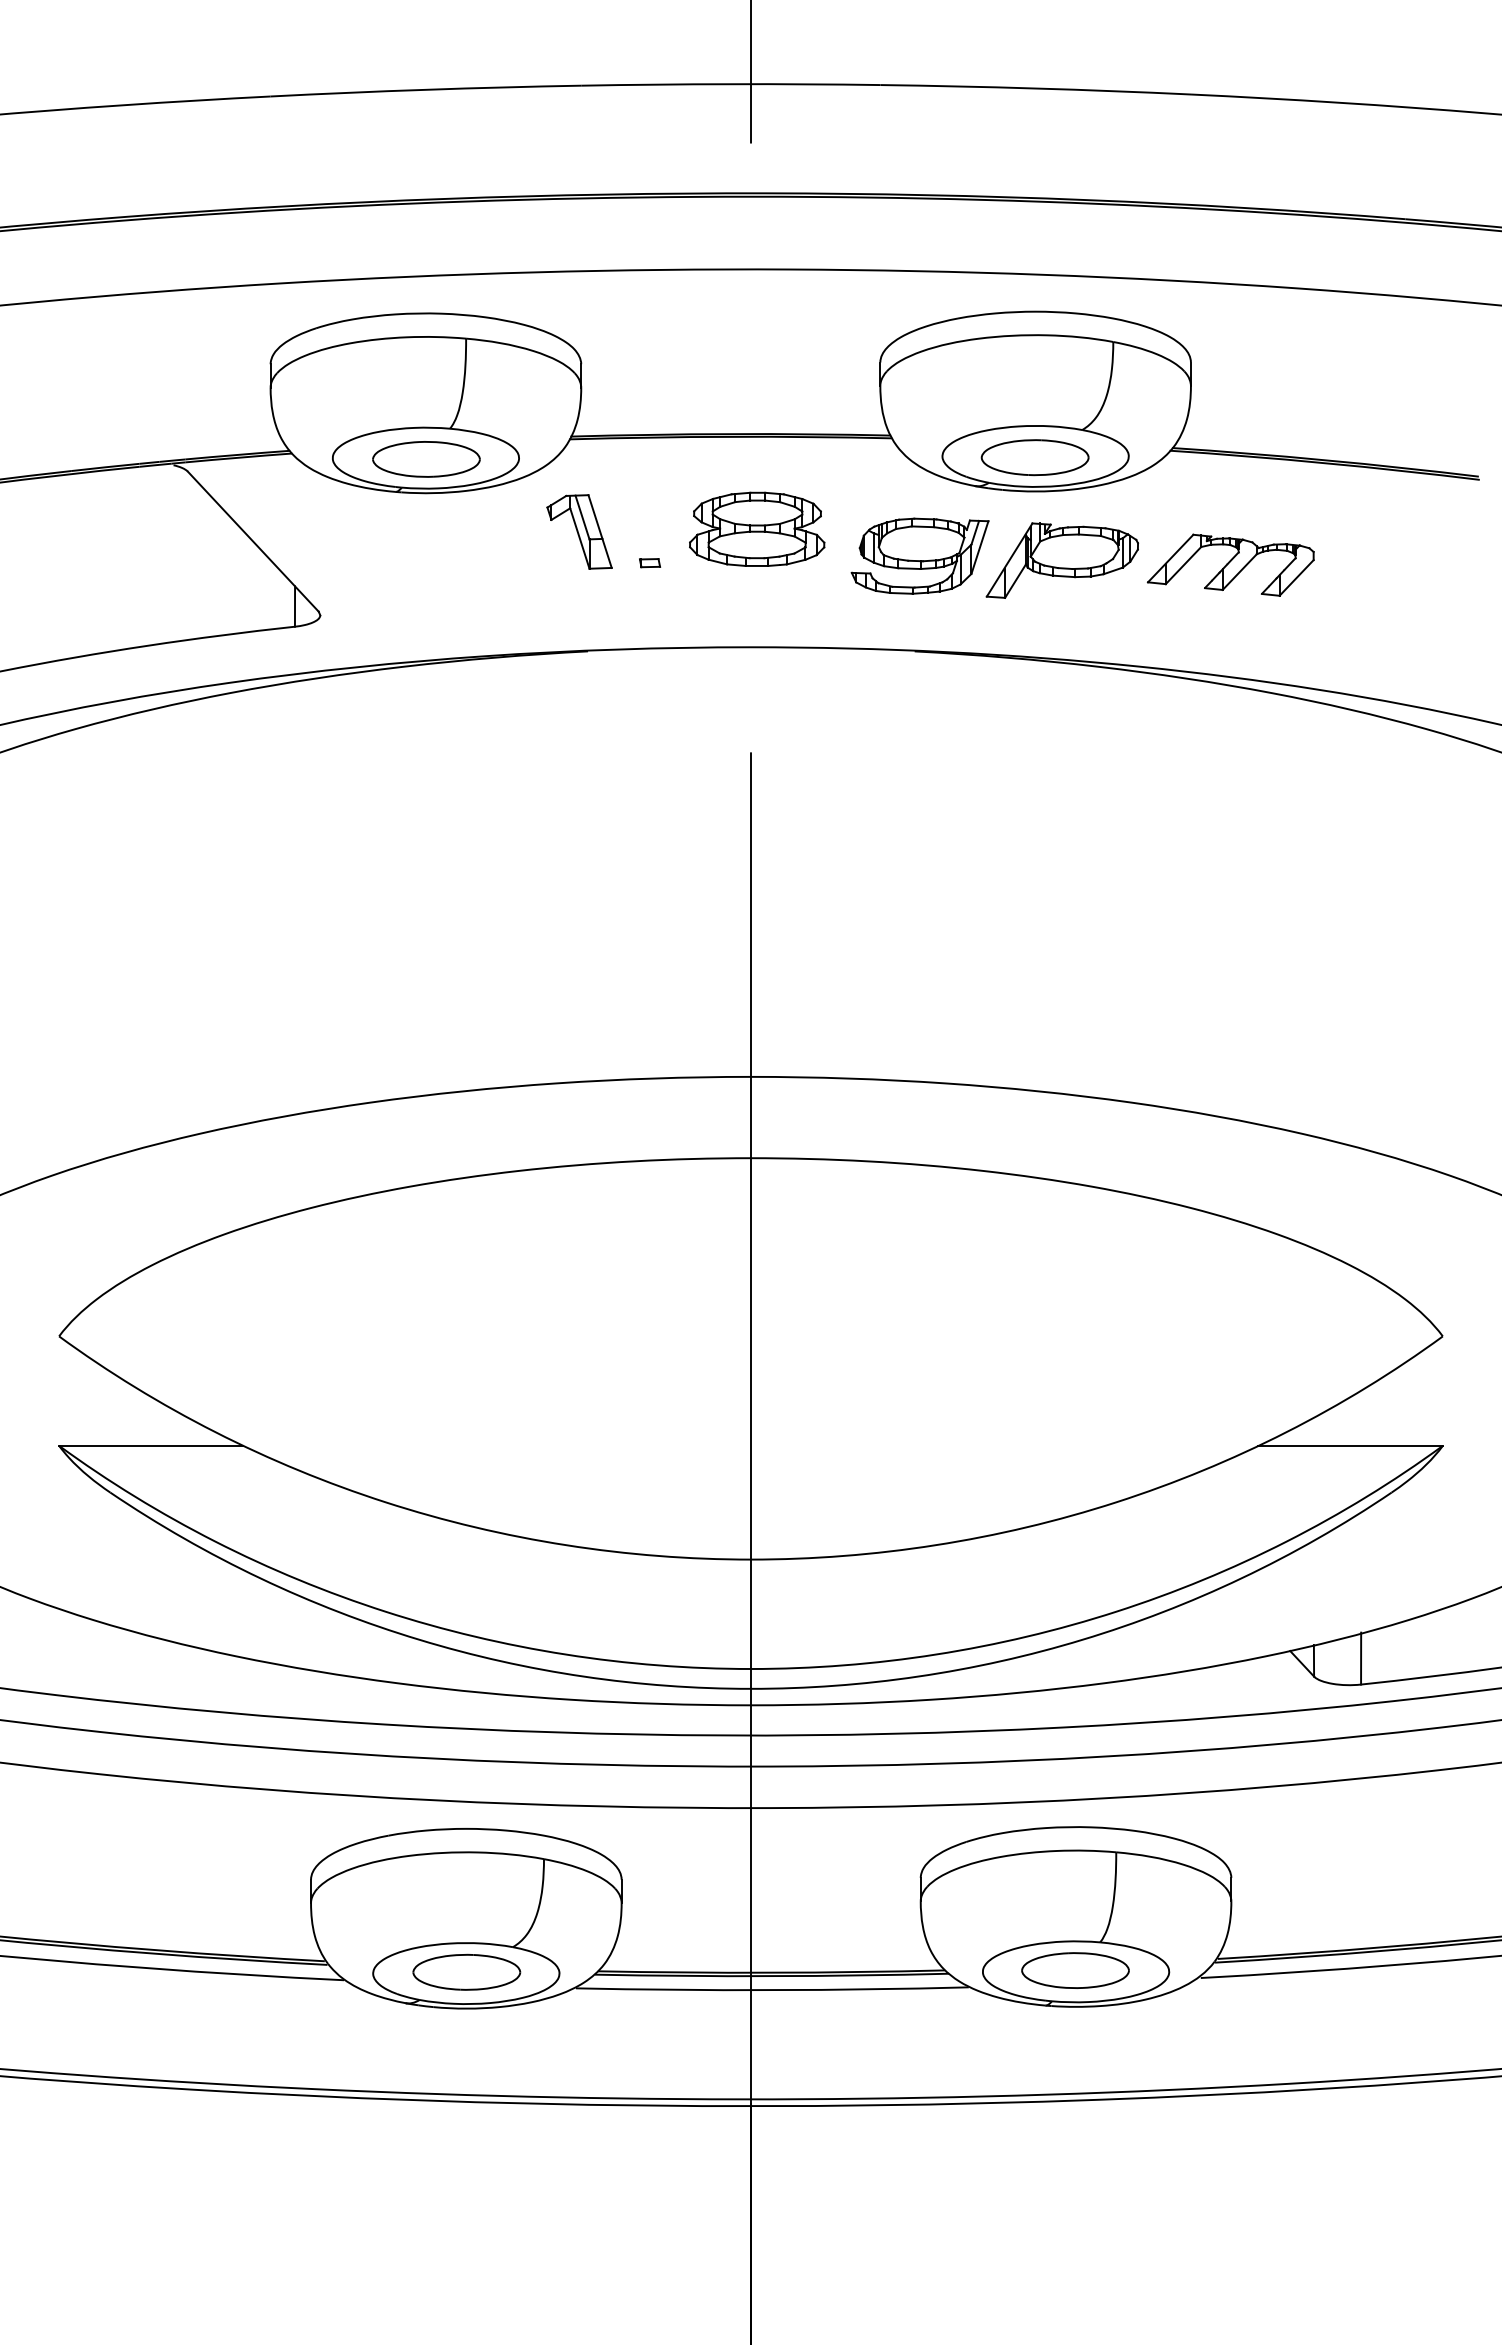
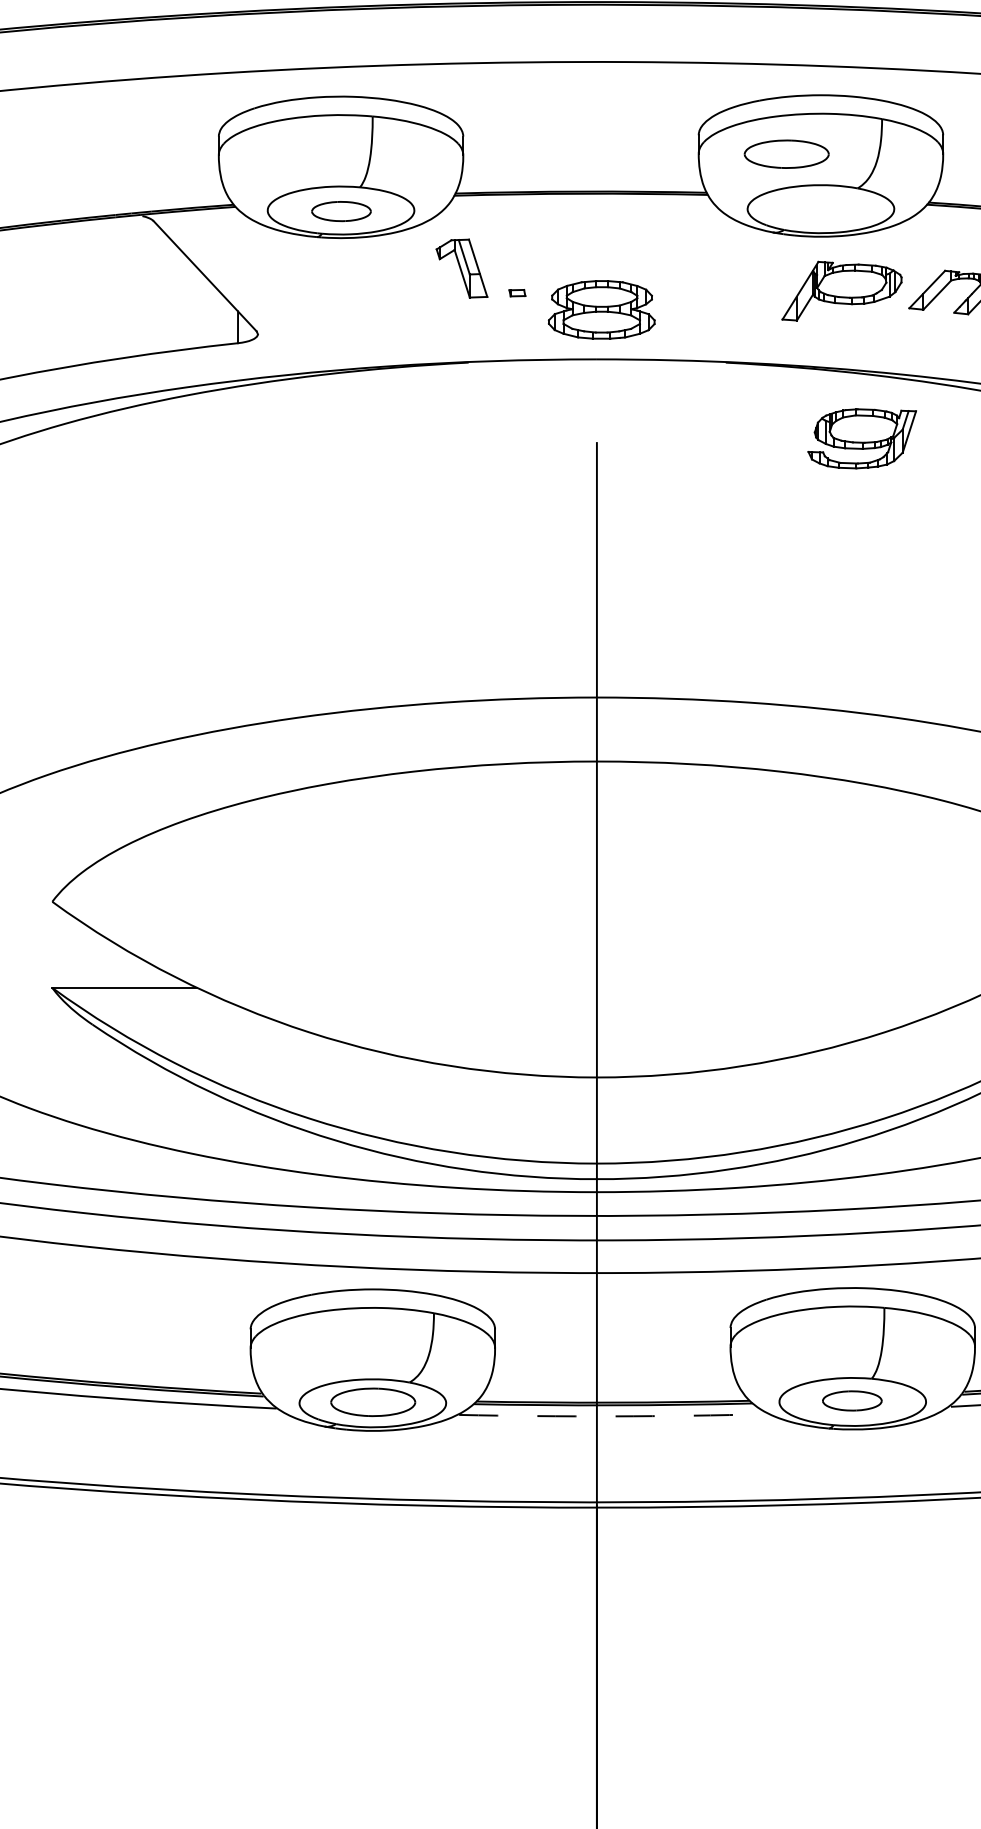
part: (1034, 457) -> (786, 154), moved
part: (426, 459) -> (341, 211), size x0.7
part: (757, 528) -> (602, 309), moved
part: (919, 555) -> (861, 438), moved
part: (1075, 1970) -> (852, 1400), size x0.7
arc: (772, 1990) -> (613, 1416), solid -> dashed

